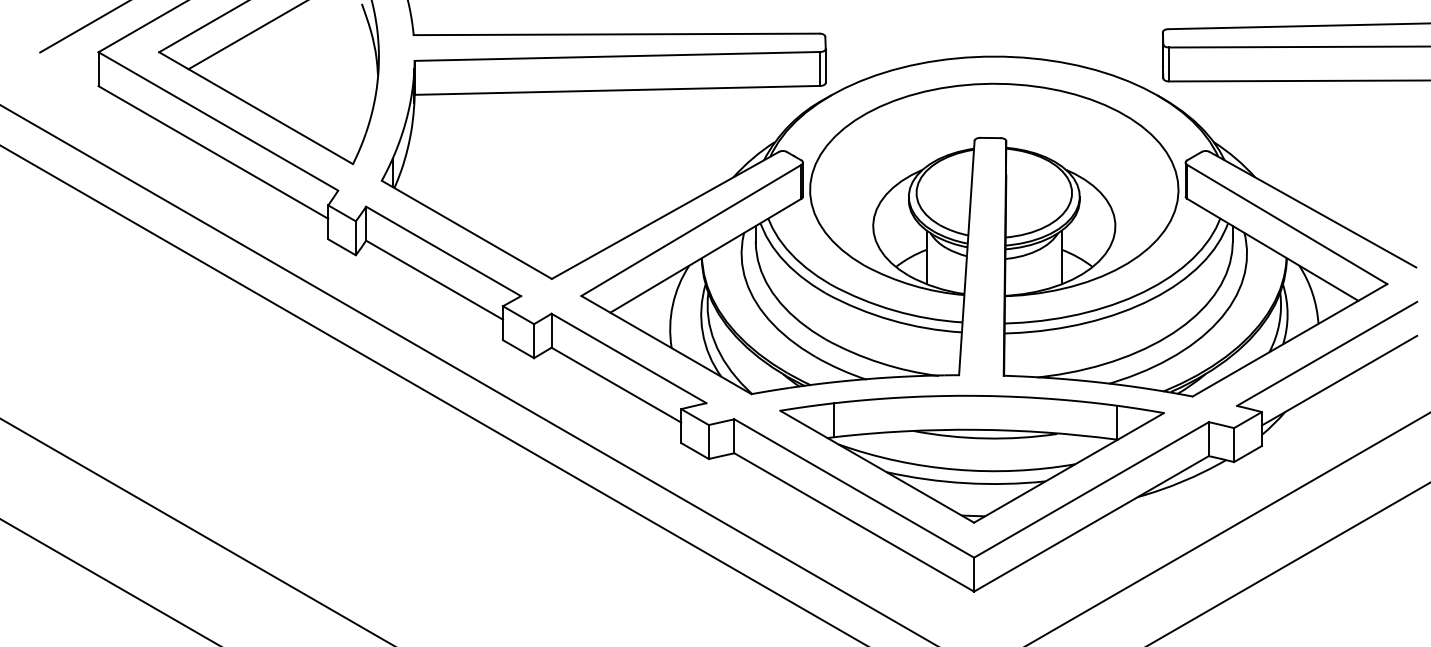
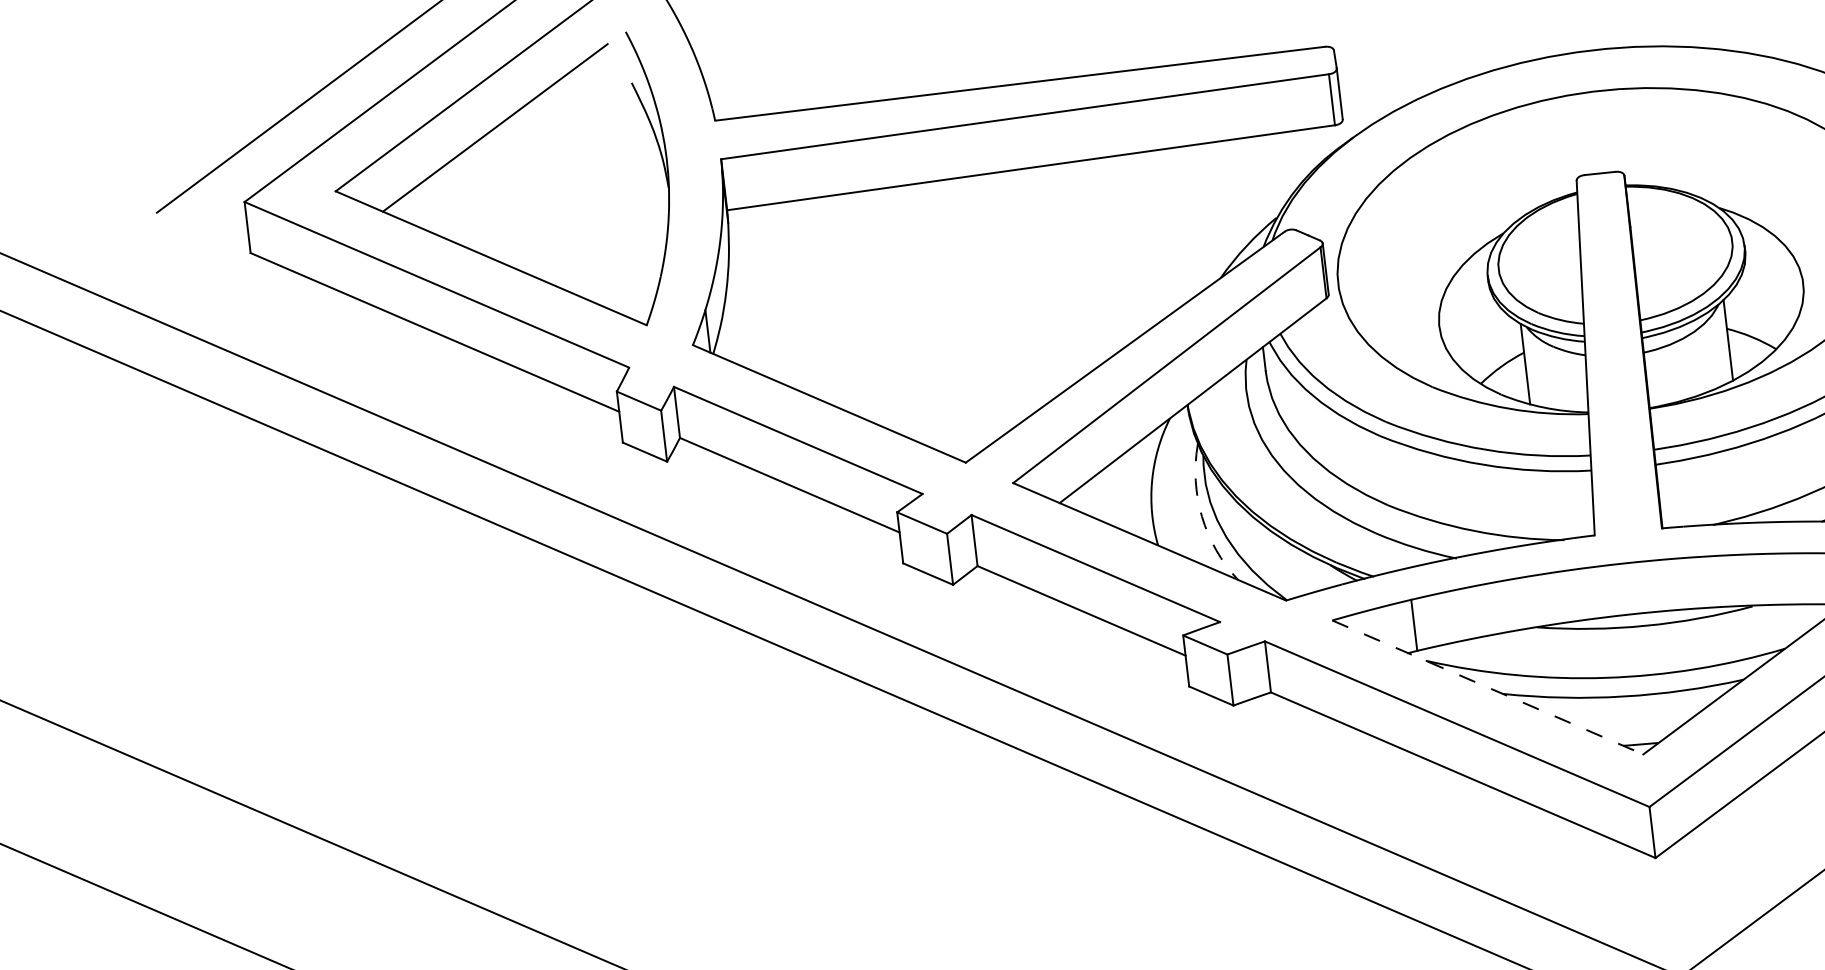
arc: (702, 332) -> (1201, 516), solid -> dashed
line: (877, 466) -> (1488, 687), solid -> dashed

